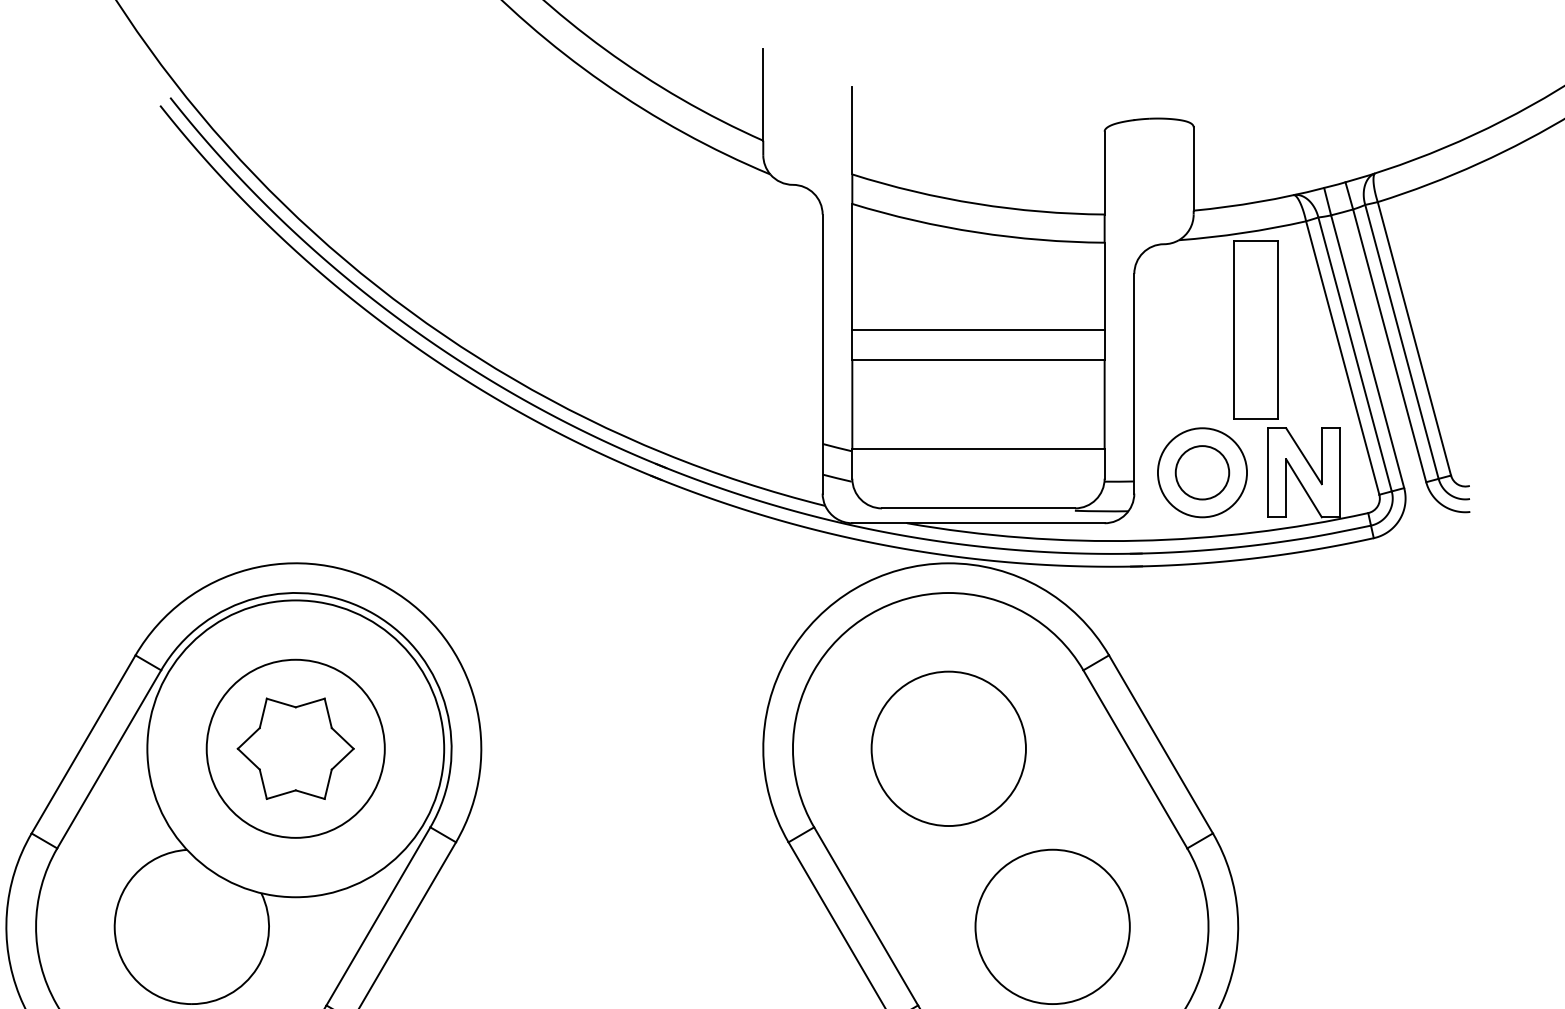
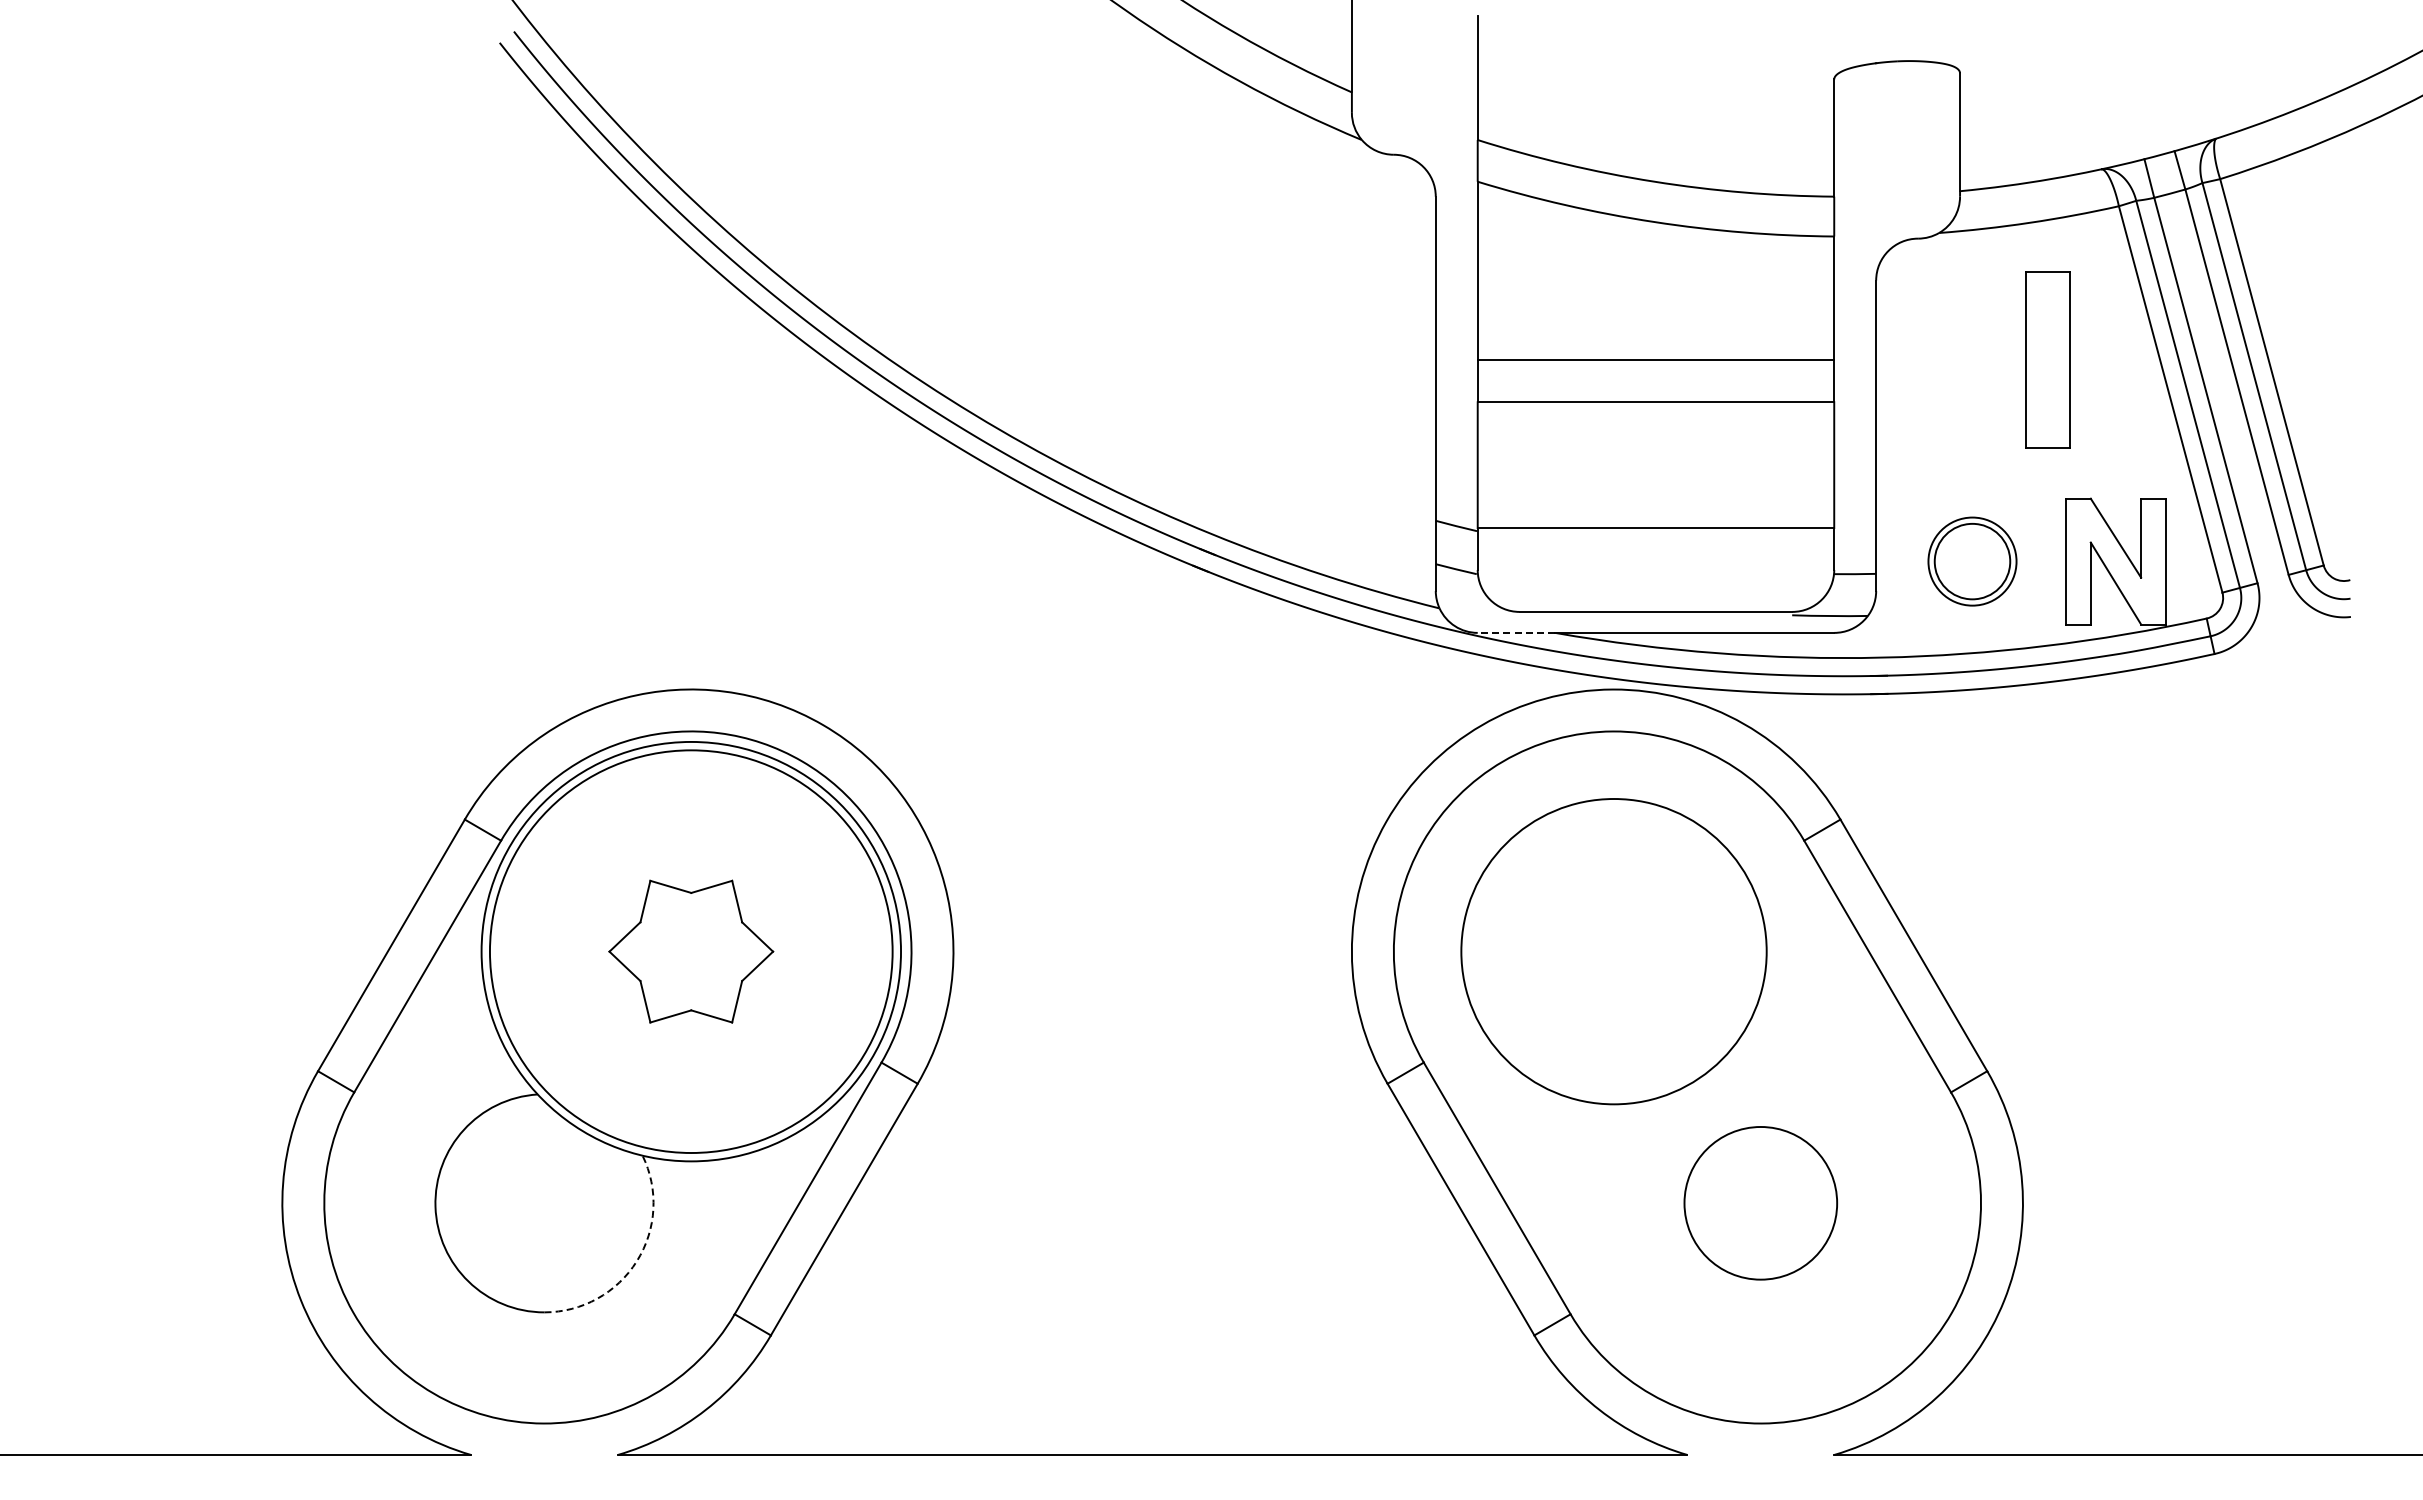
part: (1255, 329) -> (2047, 359), size x0.7
circle: (1202, 472) -> (1972, 561), size x0.7
line: (879, 522) -> (1516, 632), solid -> dashed
circle: (295, 748) -> (691, 951), size x1.6
circle: (948, 748) -> (1613, 951), size x1.4
circle: (1052, 927) -> (1760, 1203), size x0.7
arc: (257, 968) -> (636, 1261), solid -> dashed

